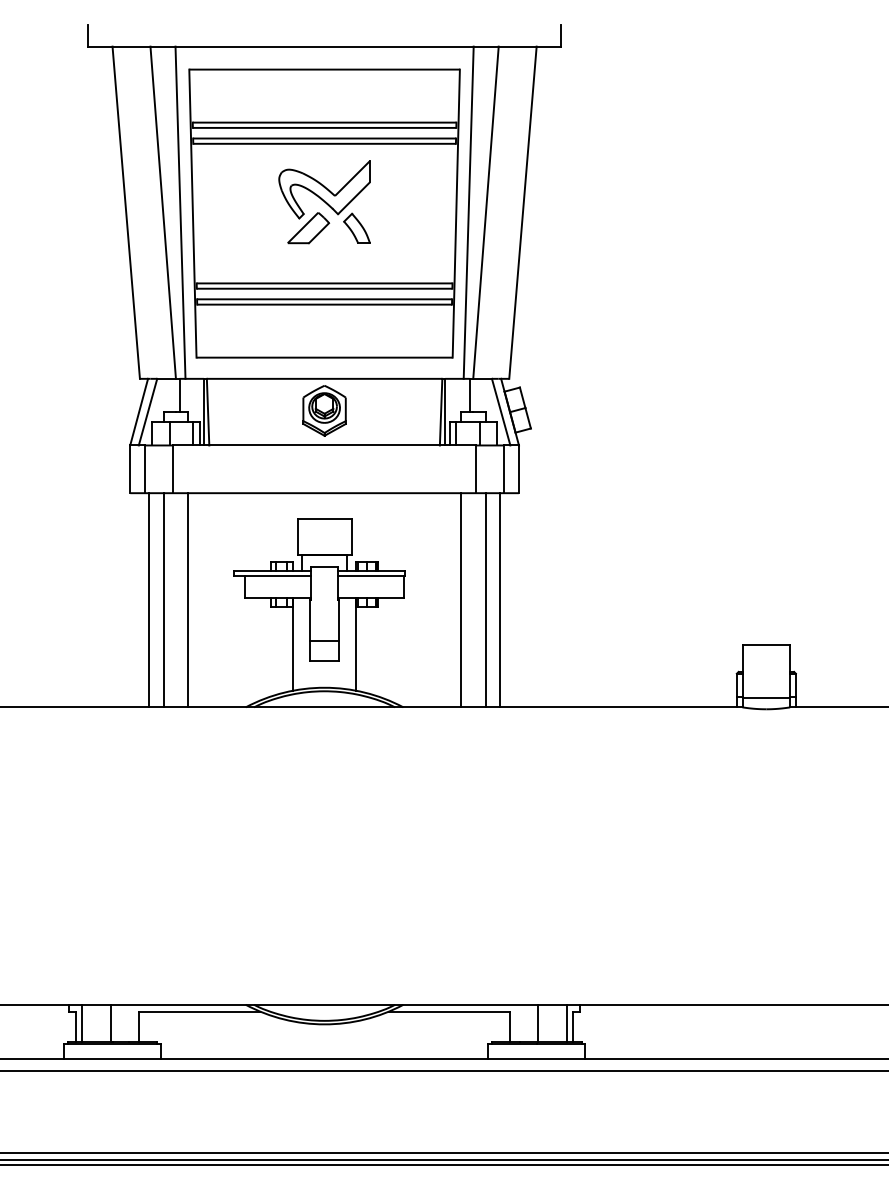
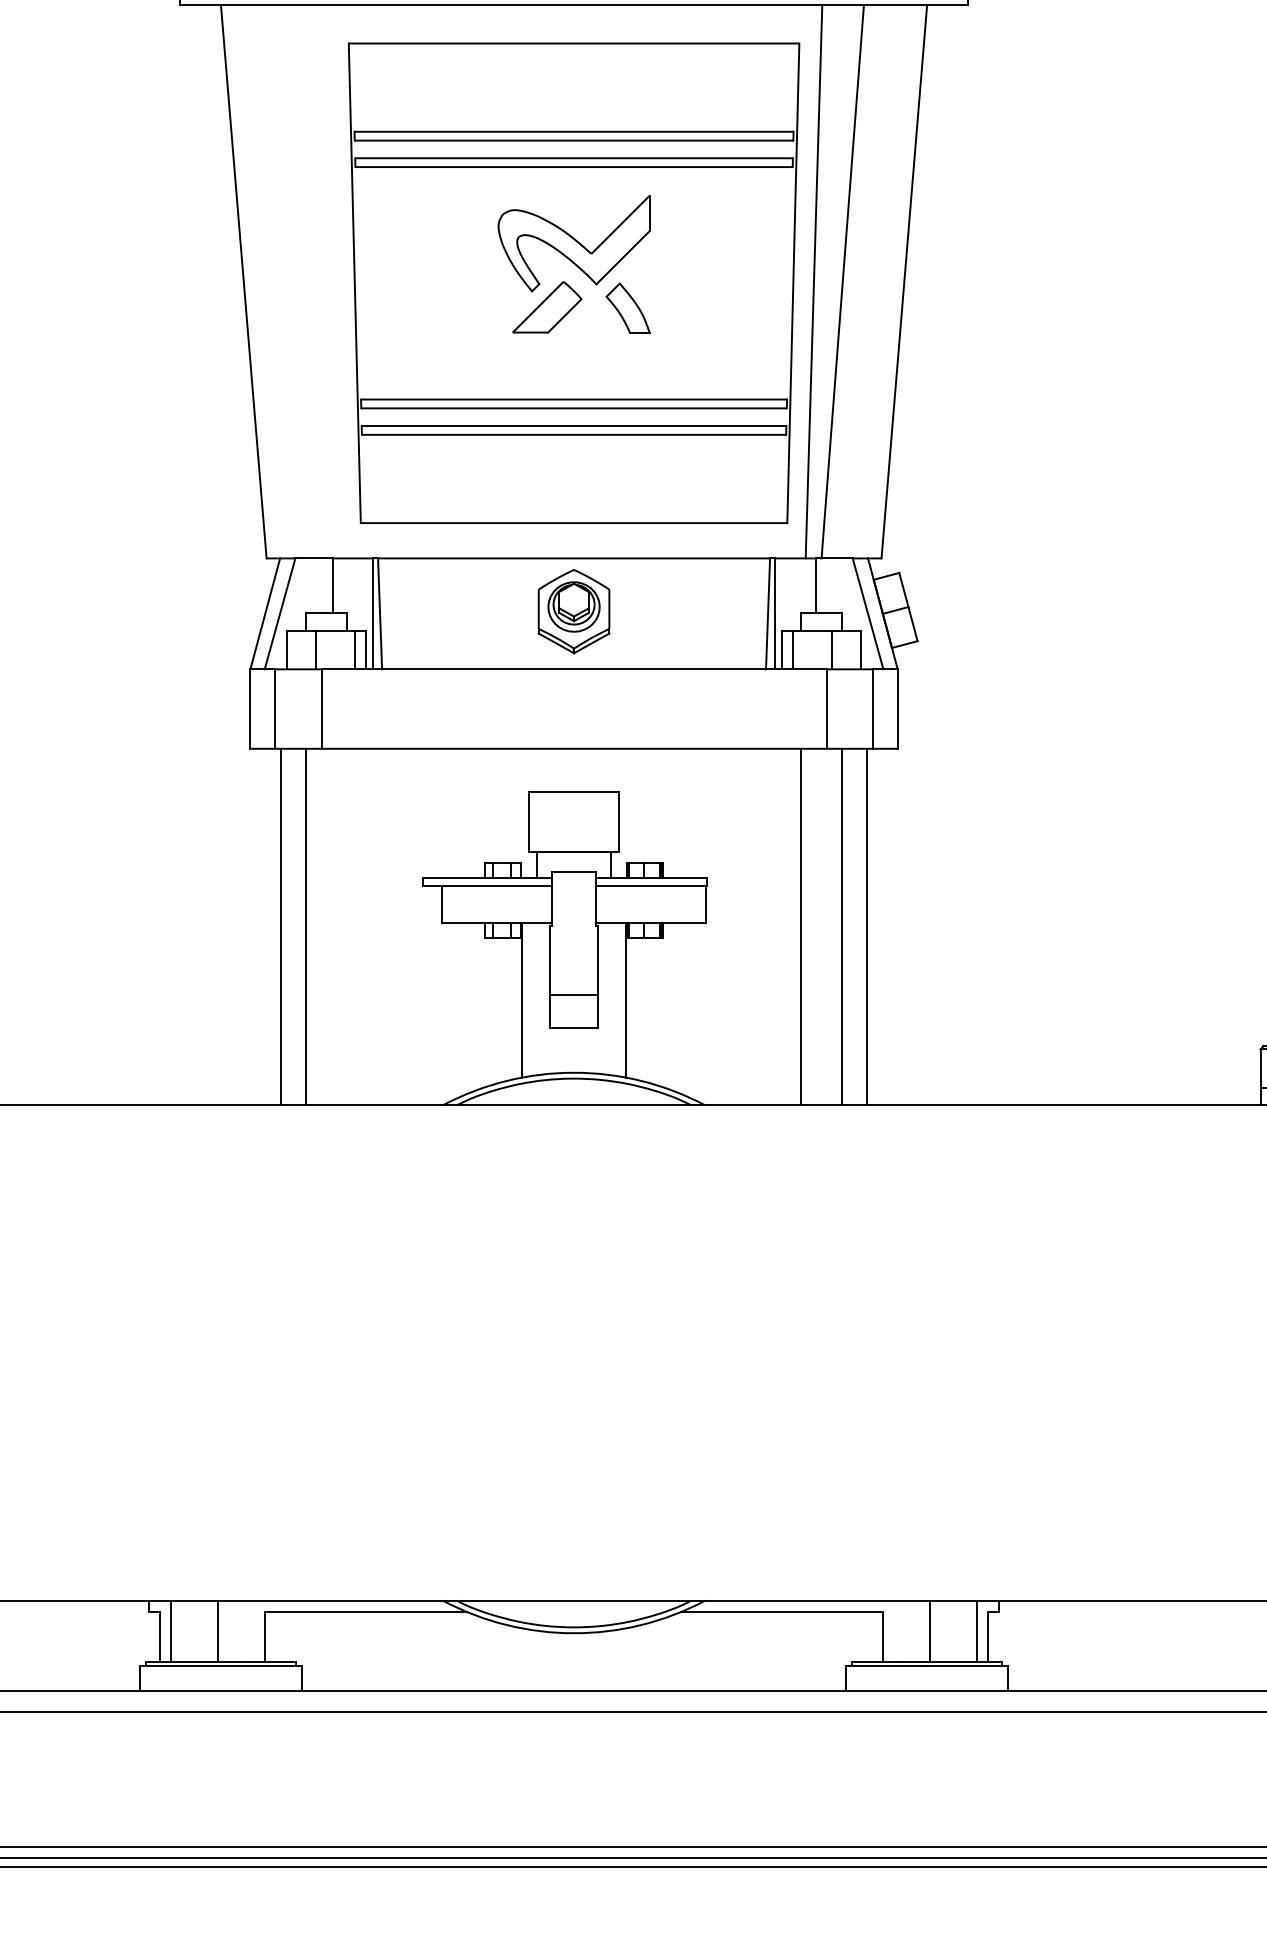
line: (162, 212) -> (304, 281), removed
line: (180, 212) -> (334, 281), removed
line: (188, 600) -> (347, 927), removed

